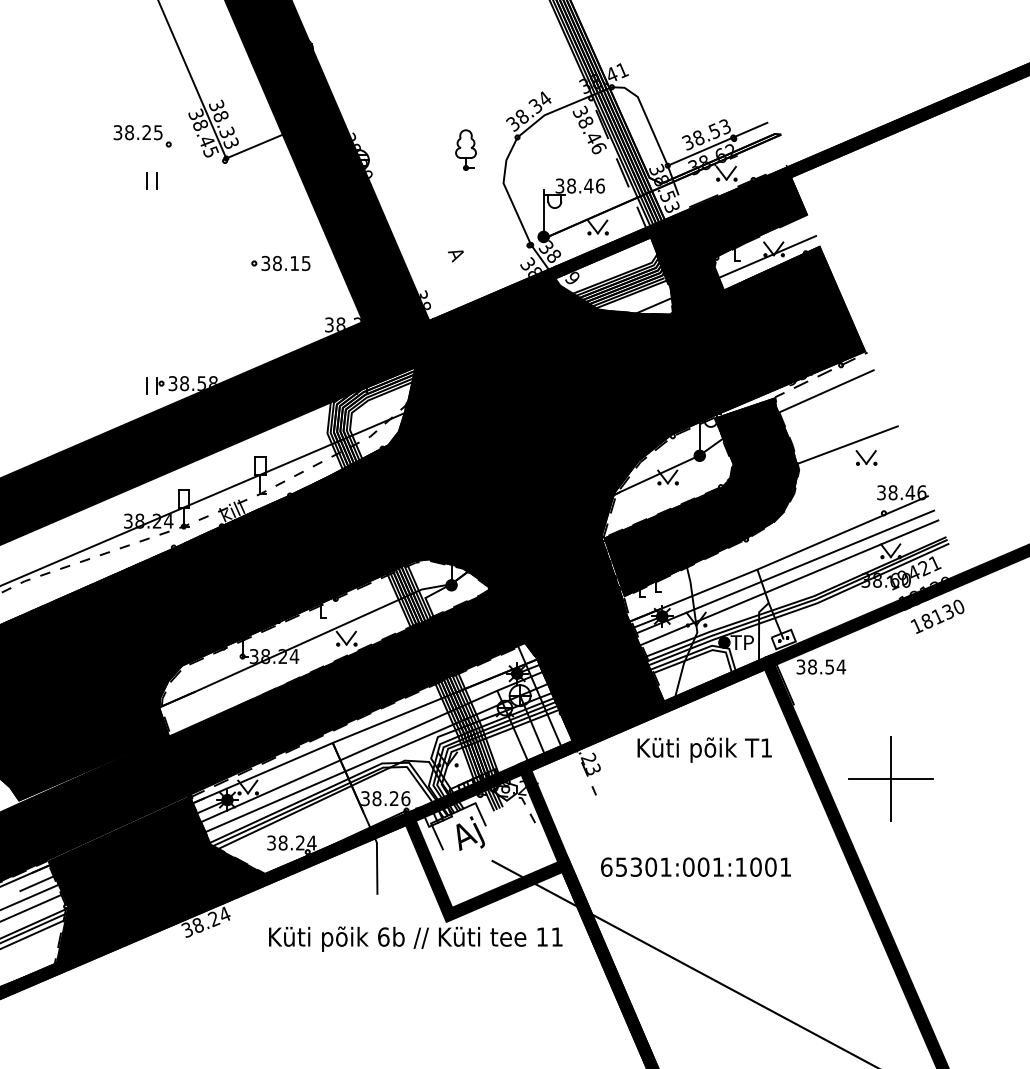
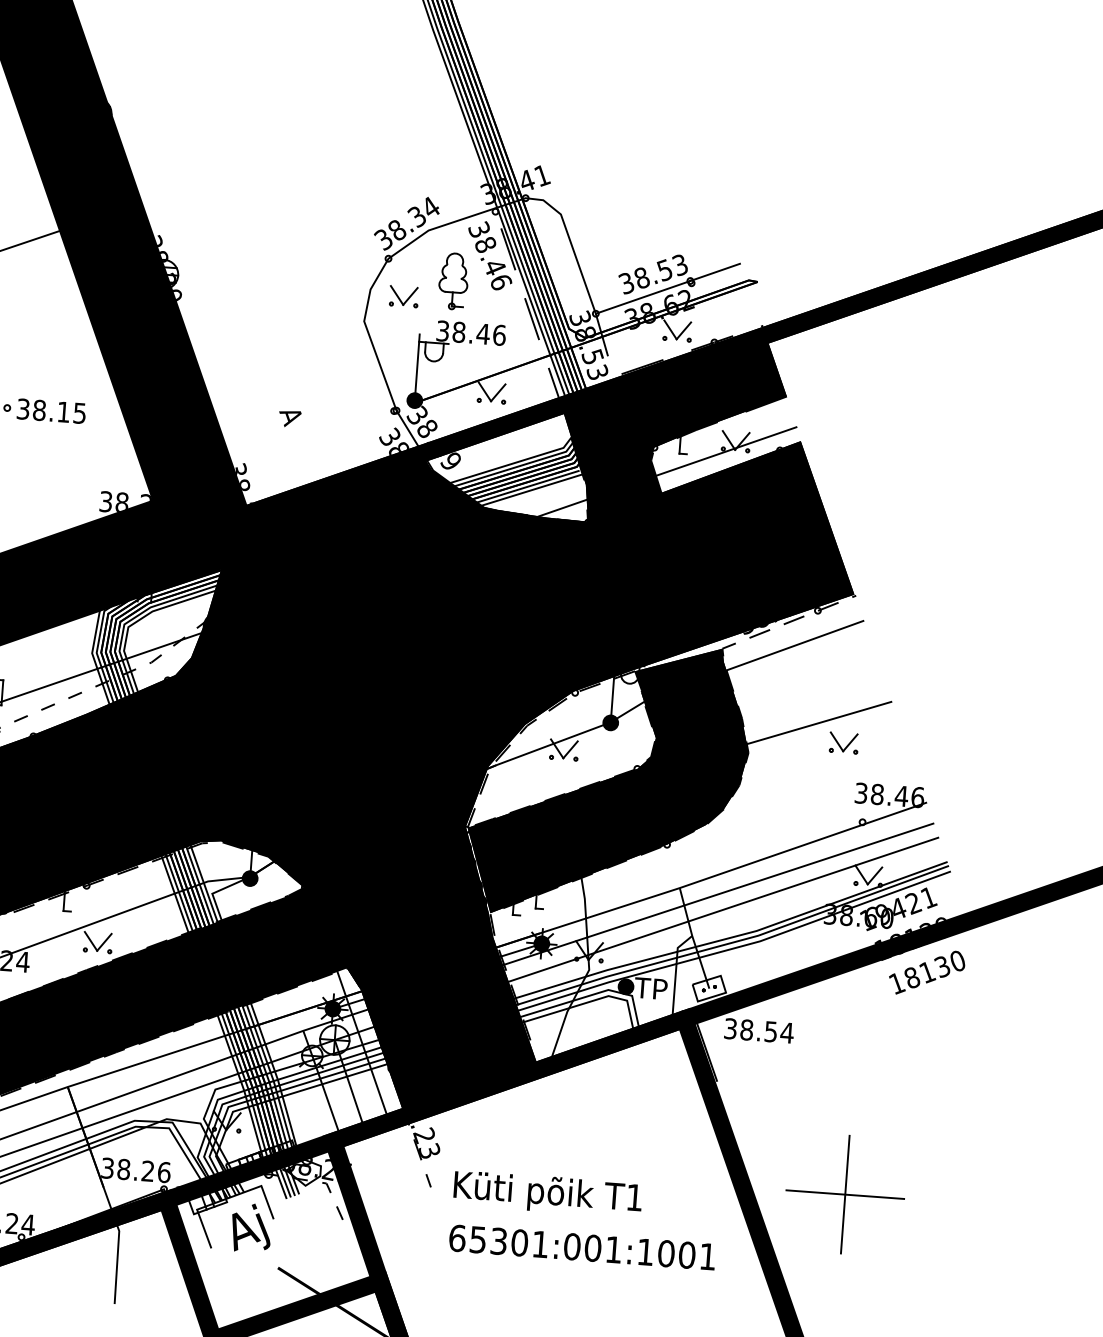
part: (465, 149) -> (452, 280), moved
part: (530, 163) -> (403, 296), added
text: (704, 749) -> (547, 1193), moved
text: (695, 866) -> (581, 1246), moved

